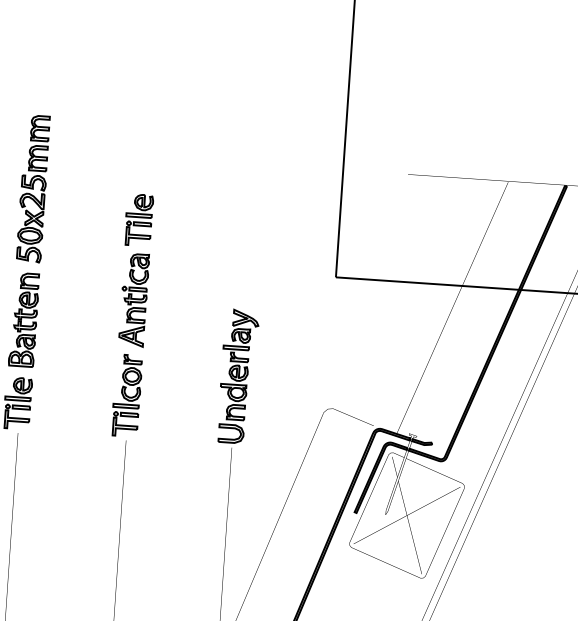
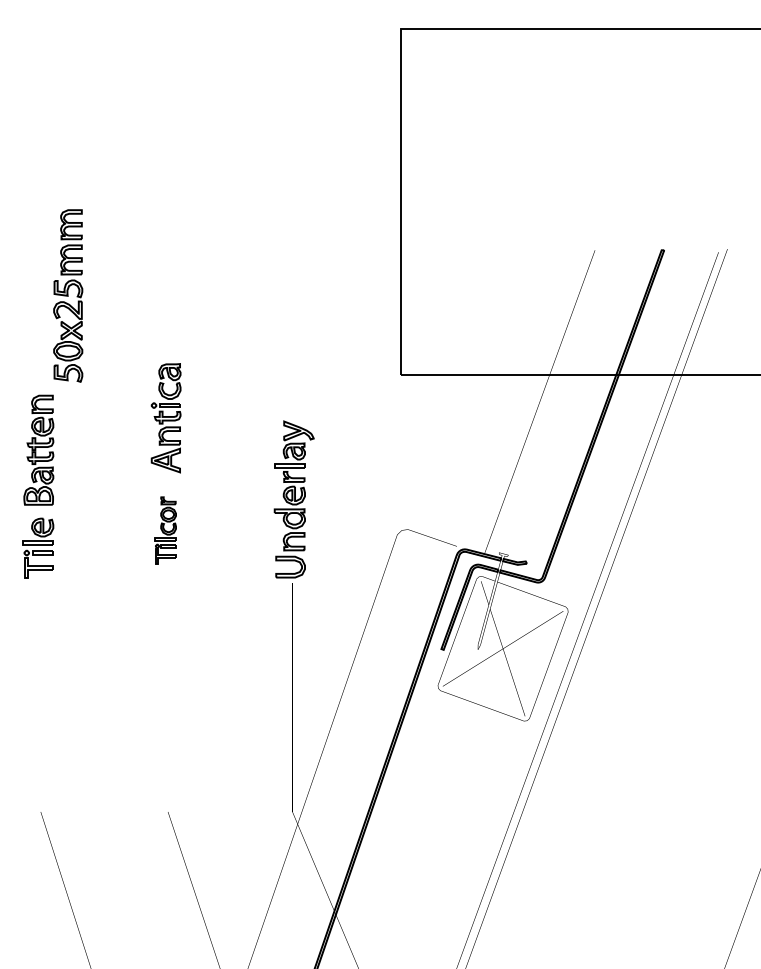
part: (33, 188) -> (68, 295), moved
part: (139, 219) -> (165, 323), removed
part: (127, 395) -> (165, 530), size x0.7

